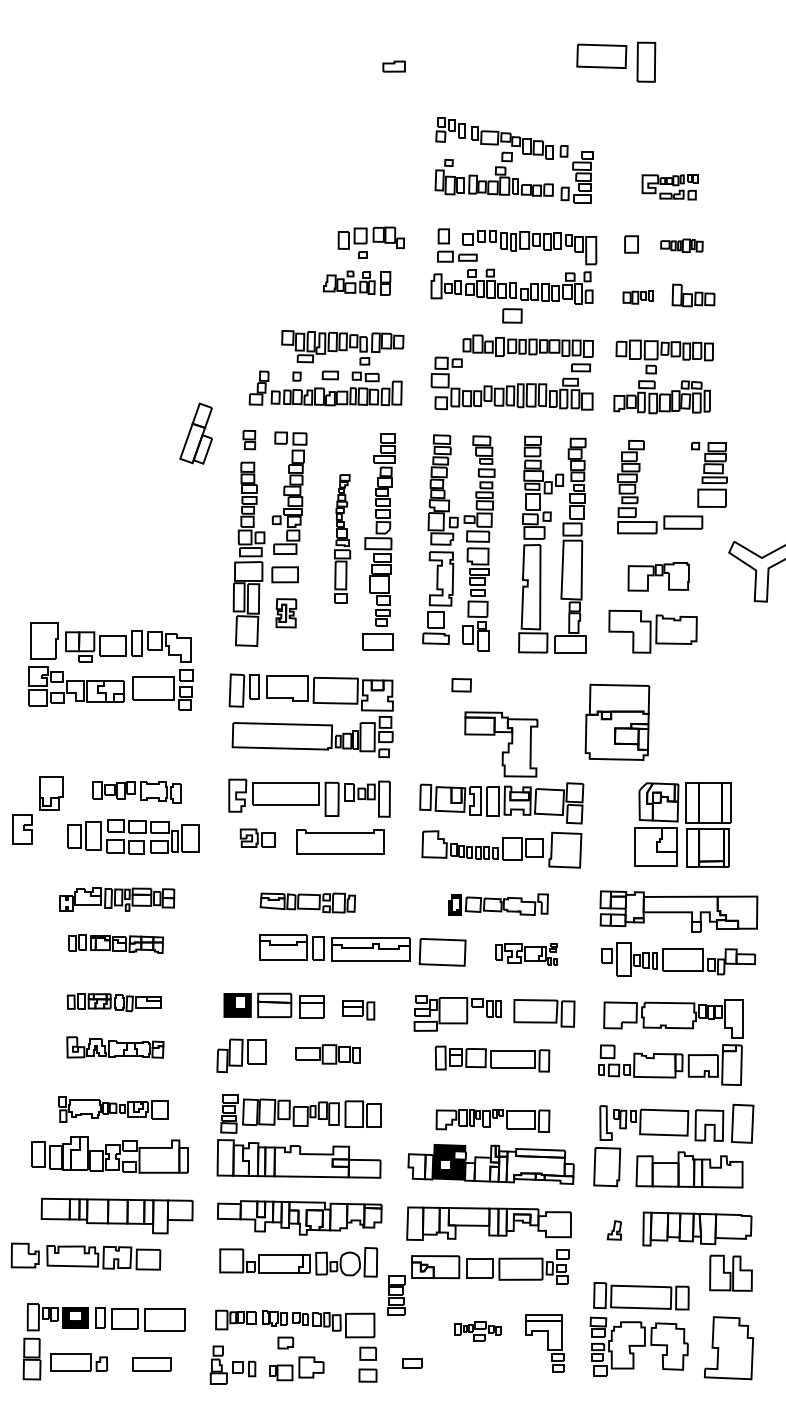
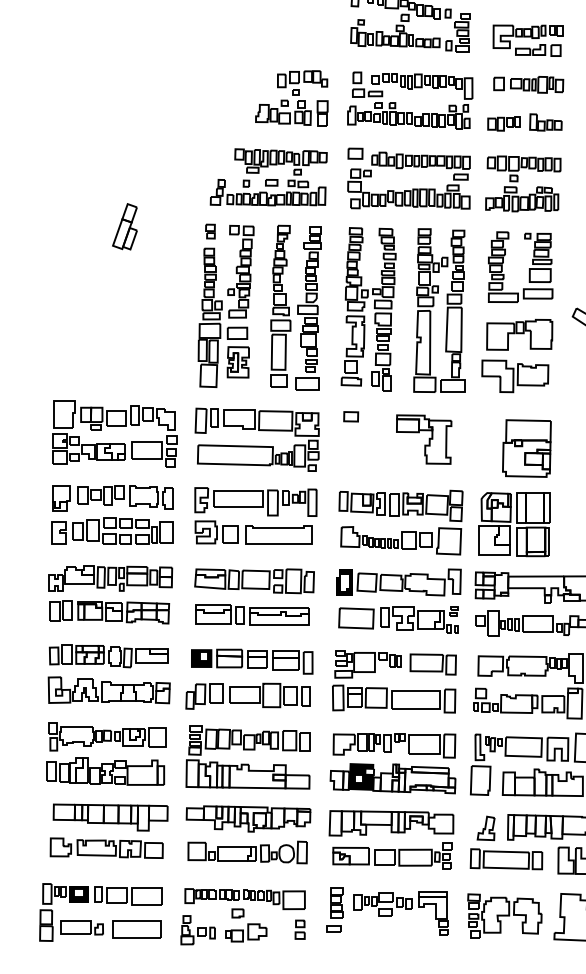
part: (669, 187) -> (527, 40), size x1.67
part: (681, 245) -> (536, 84), size x1.67
part: (356, 282) -> (291, 112), size x1.43
part: (638, 297) -> (504, 123), size x1.43
part: (512, 315) -> (355, 153), moved
part: (195, 433) -> (124, 226), moved
part: (709, 474) -> (538, 257), moved
part: (342, 538) -> (280, 305), size x1.67
part: (658, 576) -> (519, 334), size x1.43
part: (286, 613) -> (238, 362), size x1.43
part: (110, 656) -> (114, 426), moved
part: (461, 685) -> (351, 416), moved
part: (617, 721) -> (526, 447), moved
part: (501, 744) -> (424, 439), moved
part: (136, 792) -> (125, 497), size x1.43
part: (682, 824) -> (514, 524), moved
part: (22, 829) -> (58, 533), moved
part: (257, 837) -> (216, 531), size x1.67
part: (117, 899) -> (110, 578), size x1.43
part: (307, 902) -> (254, 580), size x1.67
part: (498, 904) -> (398, 582), size x1.67
part: (115, 943) -> (109, 611), size x1.67
part: (334, 947) -> (252, 614), moved
part: (525, 954) -> (418, 620), size x1.67
part: (114, 1002) -> (108, 656), size x1.67
part: (358, 1010) -> (292, 662), size x1.67
part: (115, 1047) -> (109, 690), size x1.67
part: (327, 1054) -> (269, 695), size x1.67
part: (492, 1058) -> (394, 698), size x1.43
part: (113, 1109) -> (107, 737), size x1.43
part: (492, 1120) -> (394, 745), size x1.43
part: (614, 1230) -> (486, 828), size x1.67
part: (85, 1256) -> (106, 848), moved
part: (396, 1295) -> (336, 903), moved
part: (641, 1296) -> (506, 859), moved
part: (477, 1331) -> (382, 904), size x1.67
part: (151, 1363) -> (136, 928), size x1.67
part: (368, 1364) -> (300, 929), size x0.71

